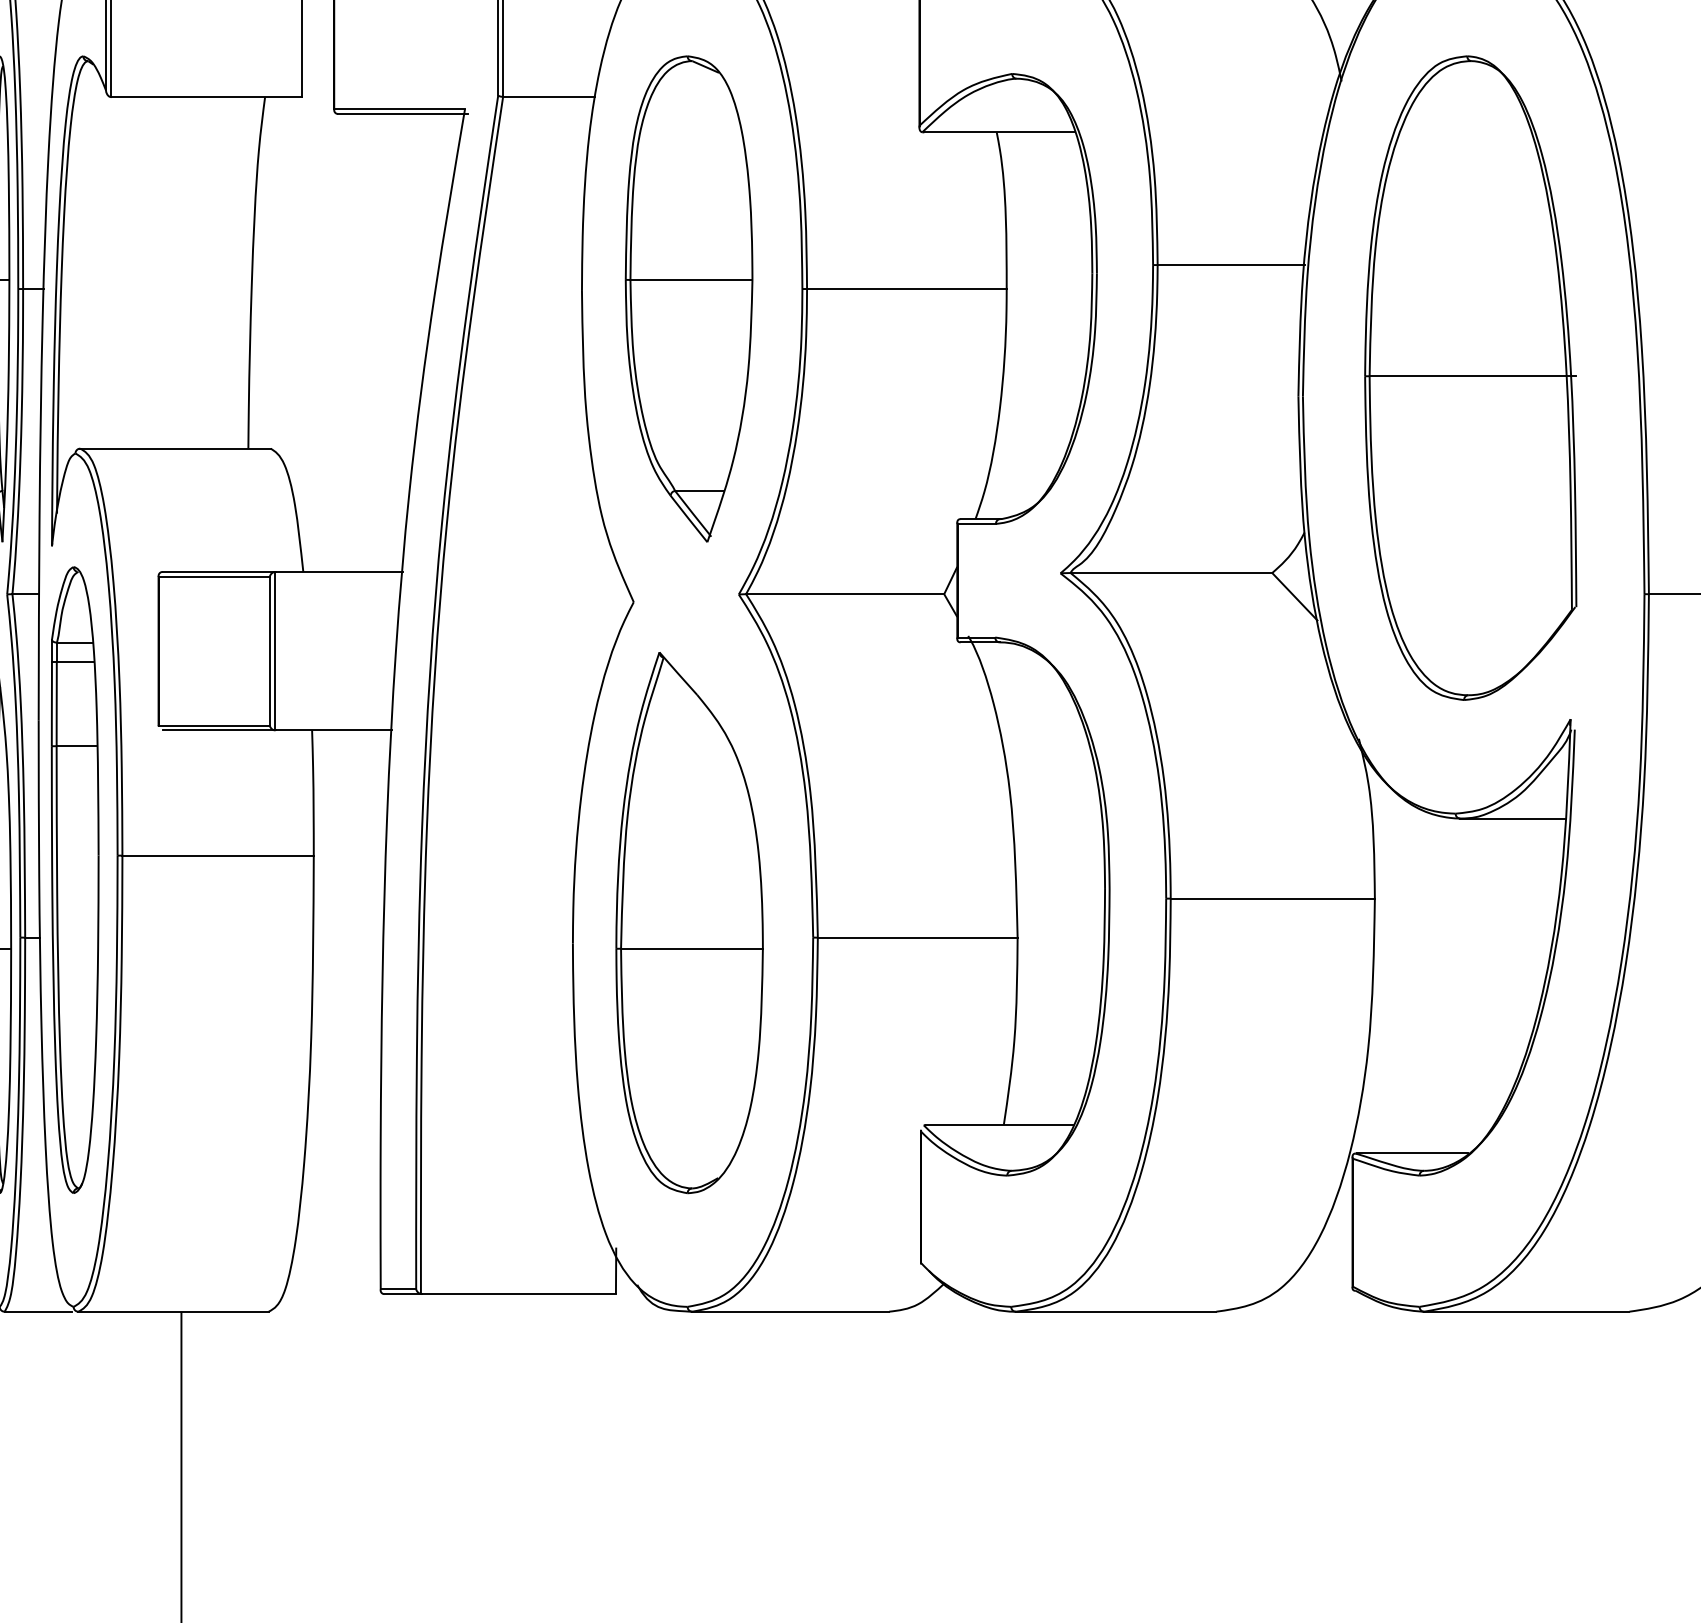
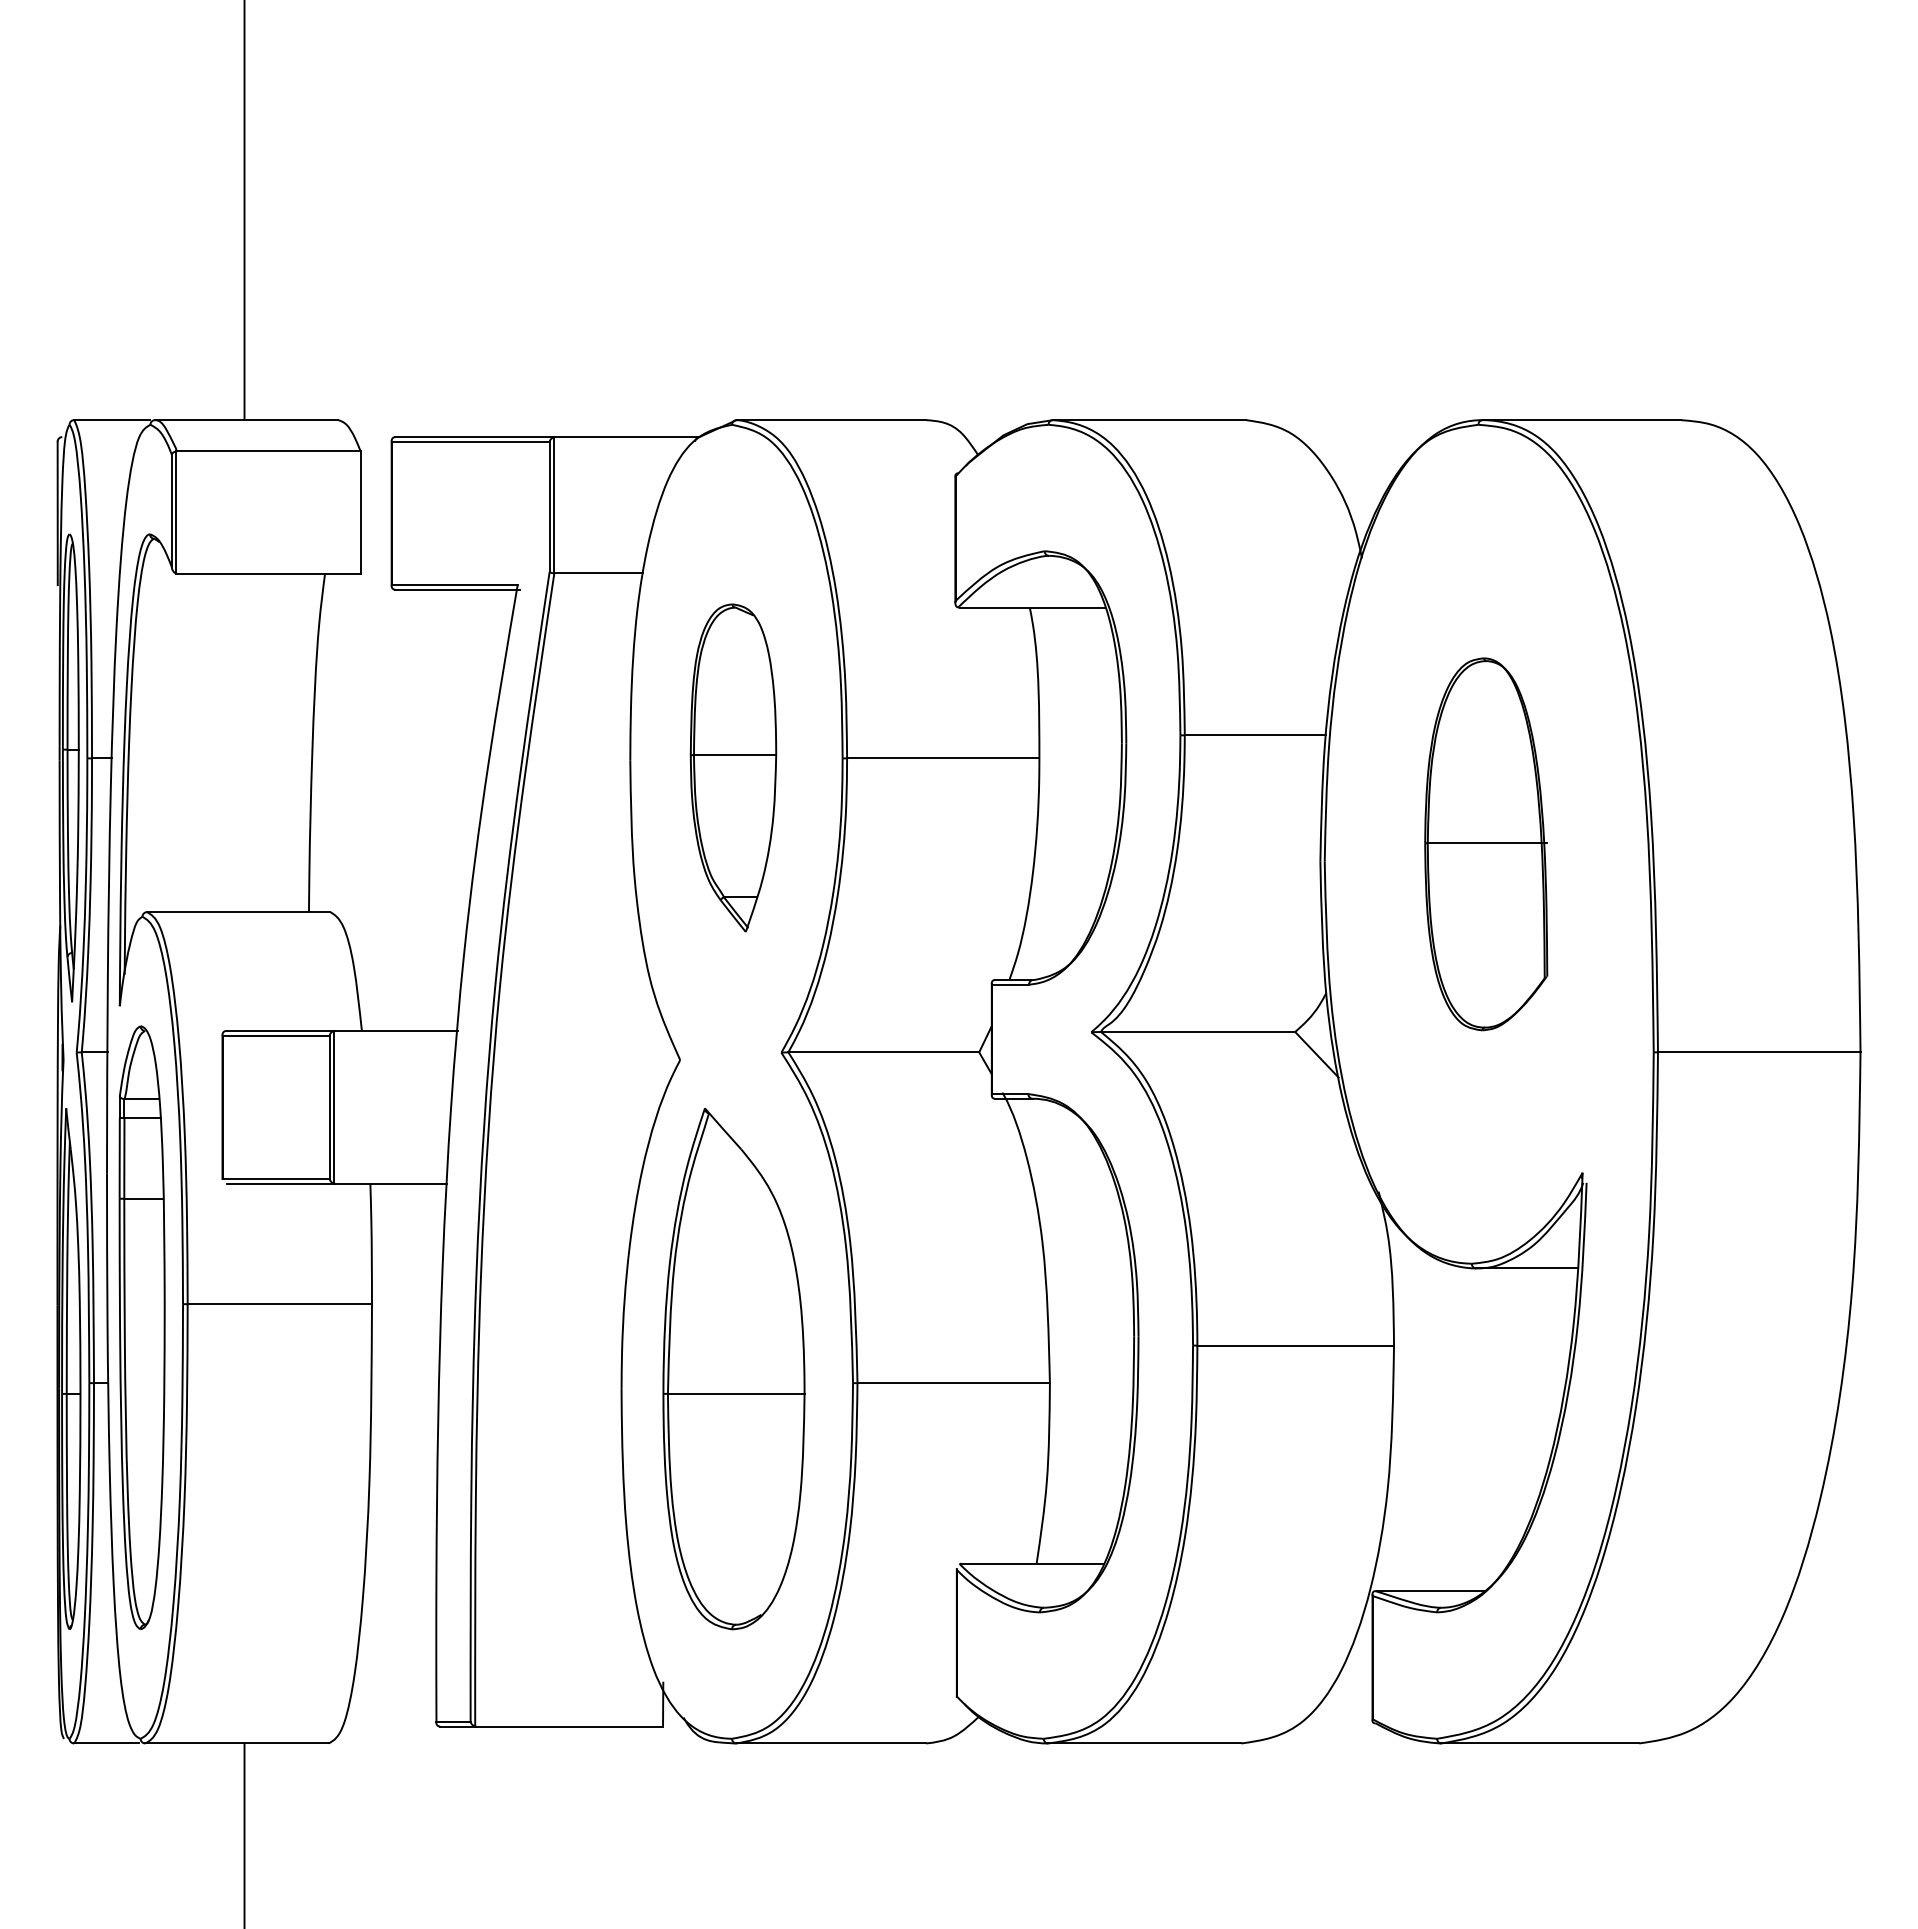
part: (689, 298) -> (733, 767), size x0.7
part: (1469, 378) -> (1485, 844), size x0.6

